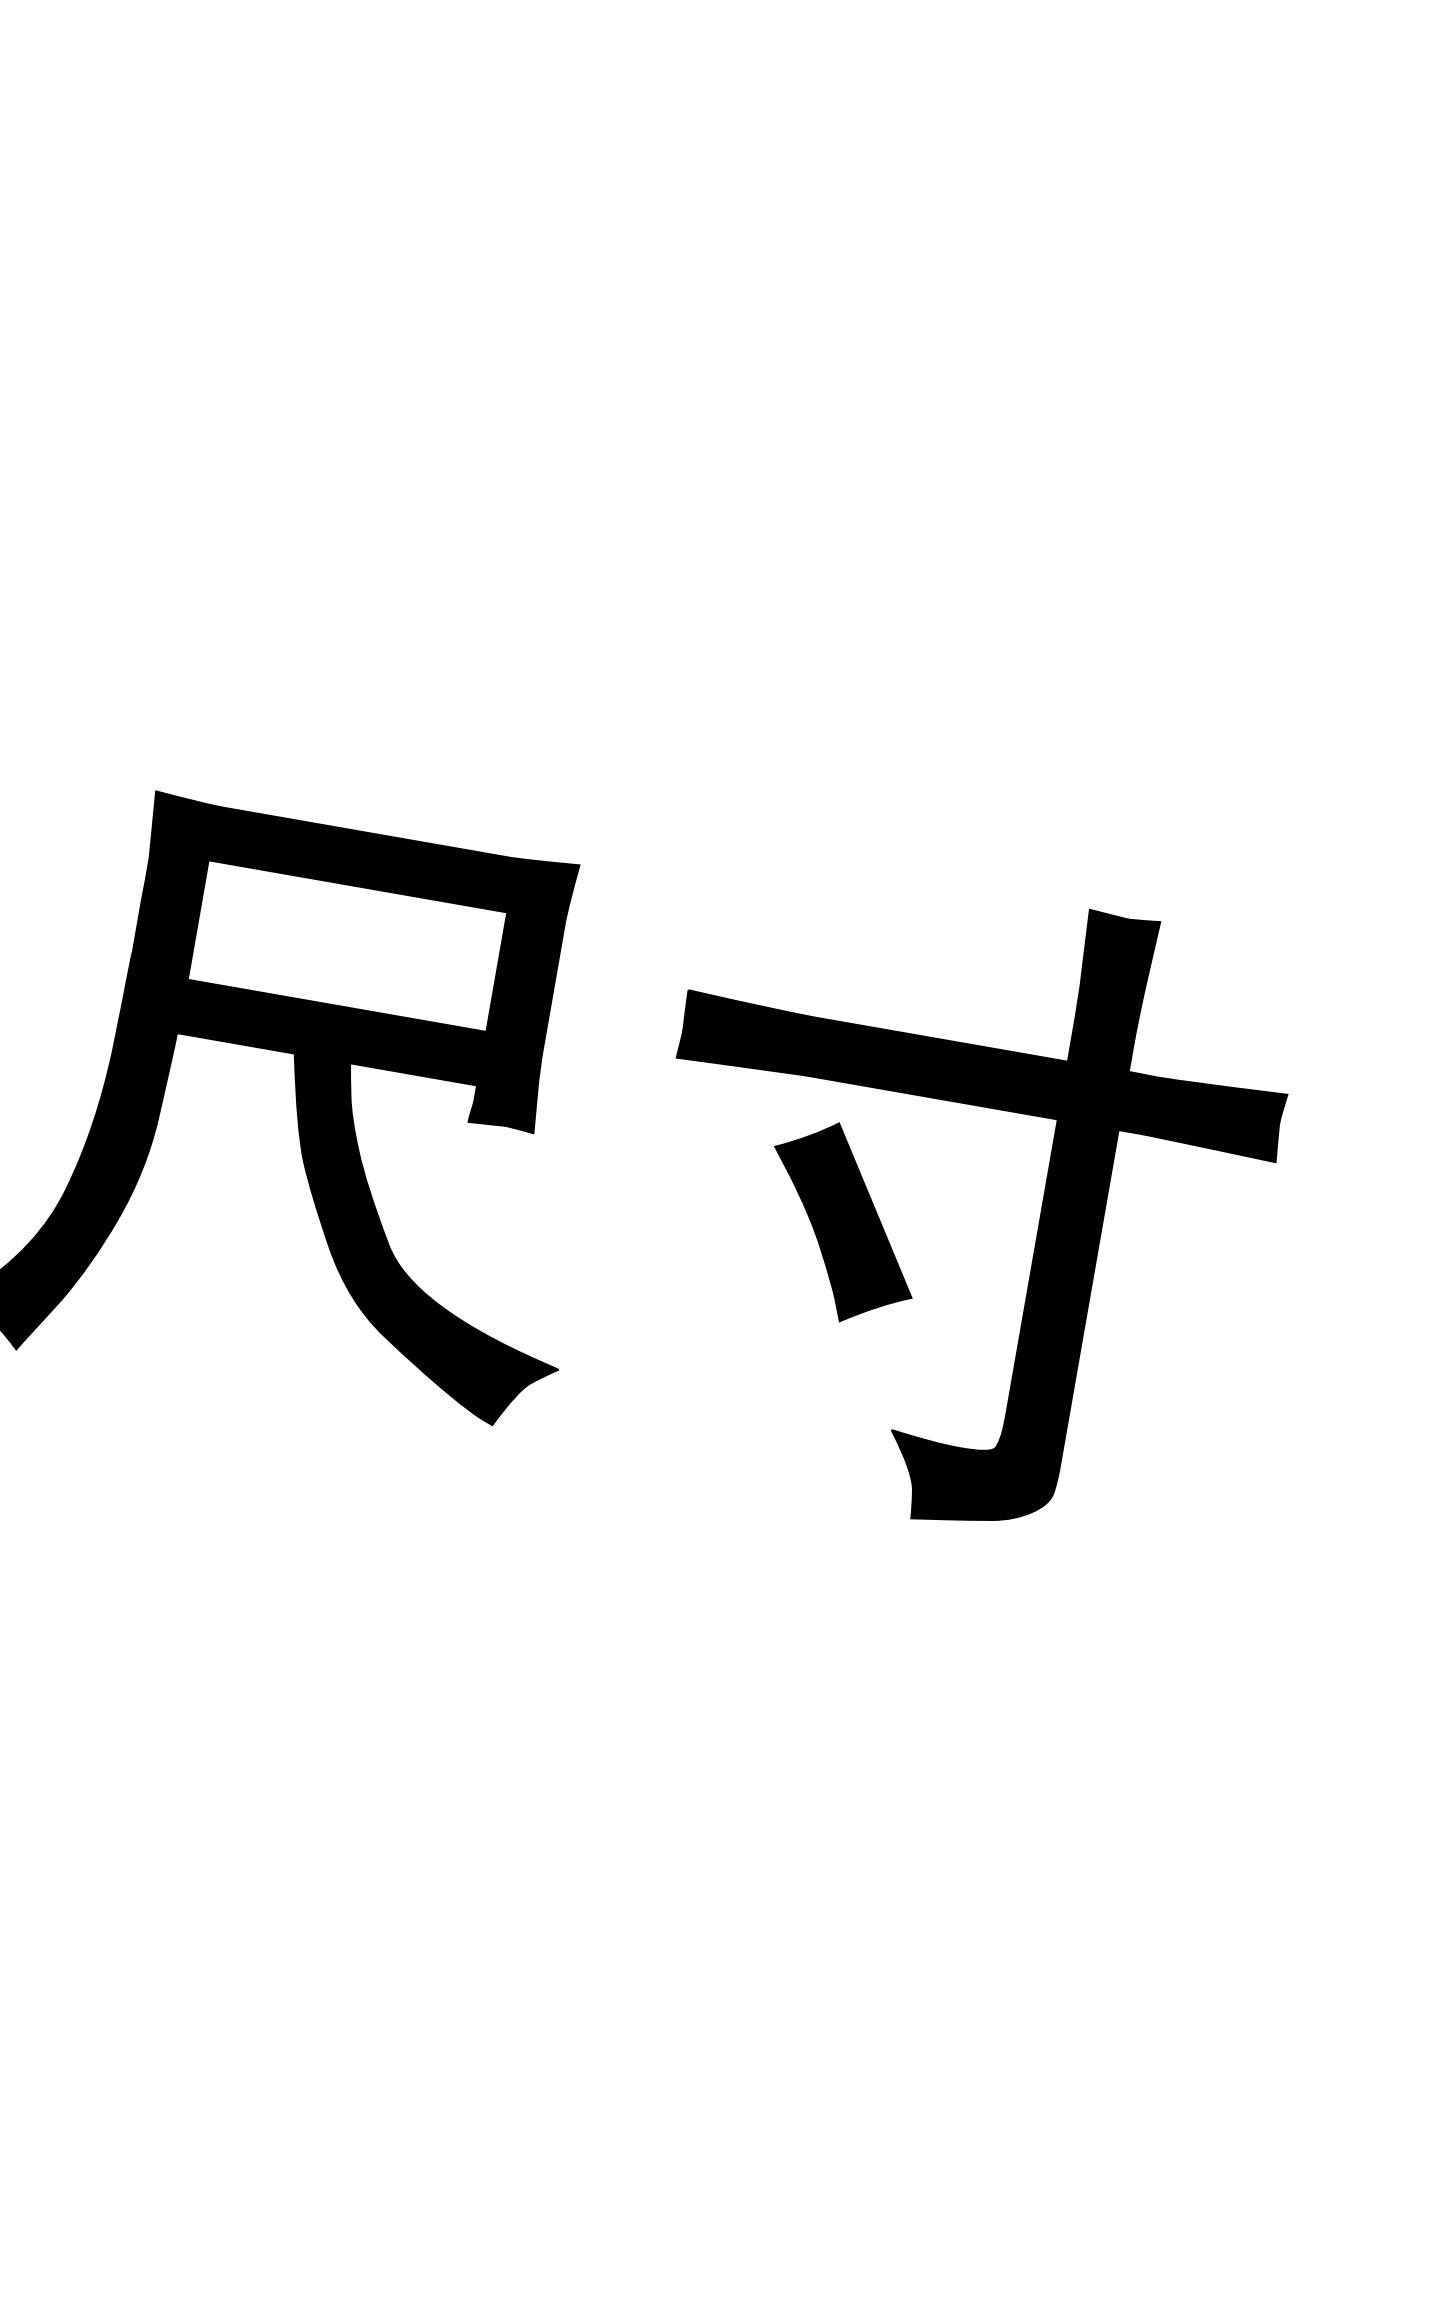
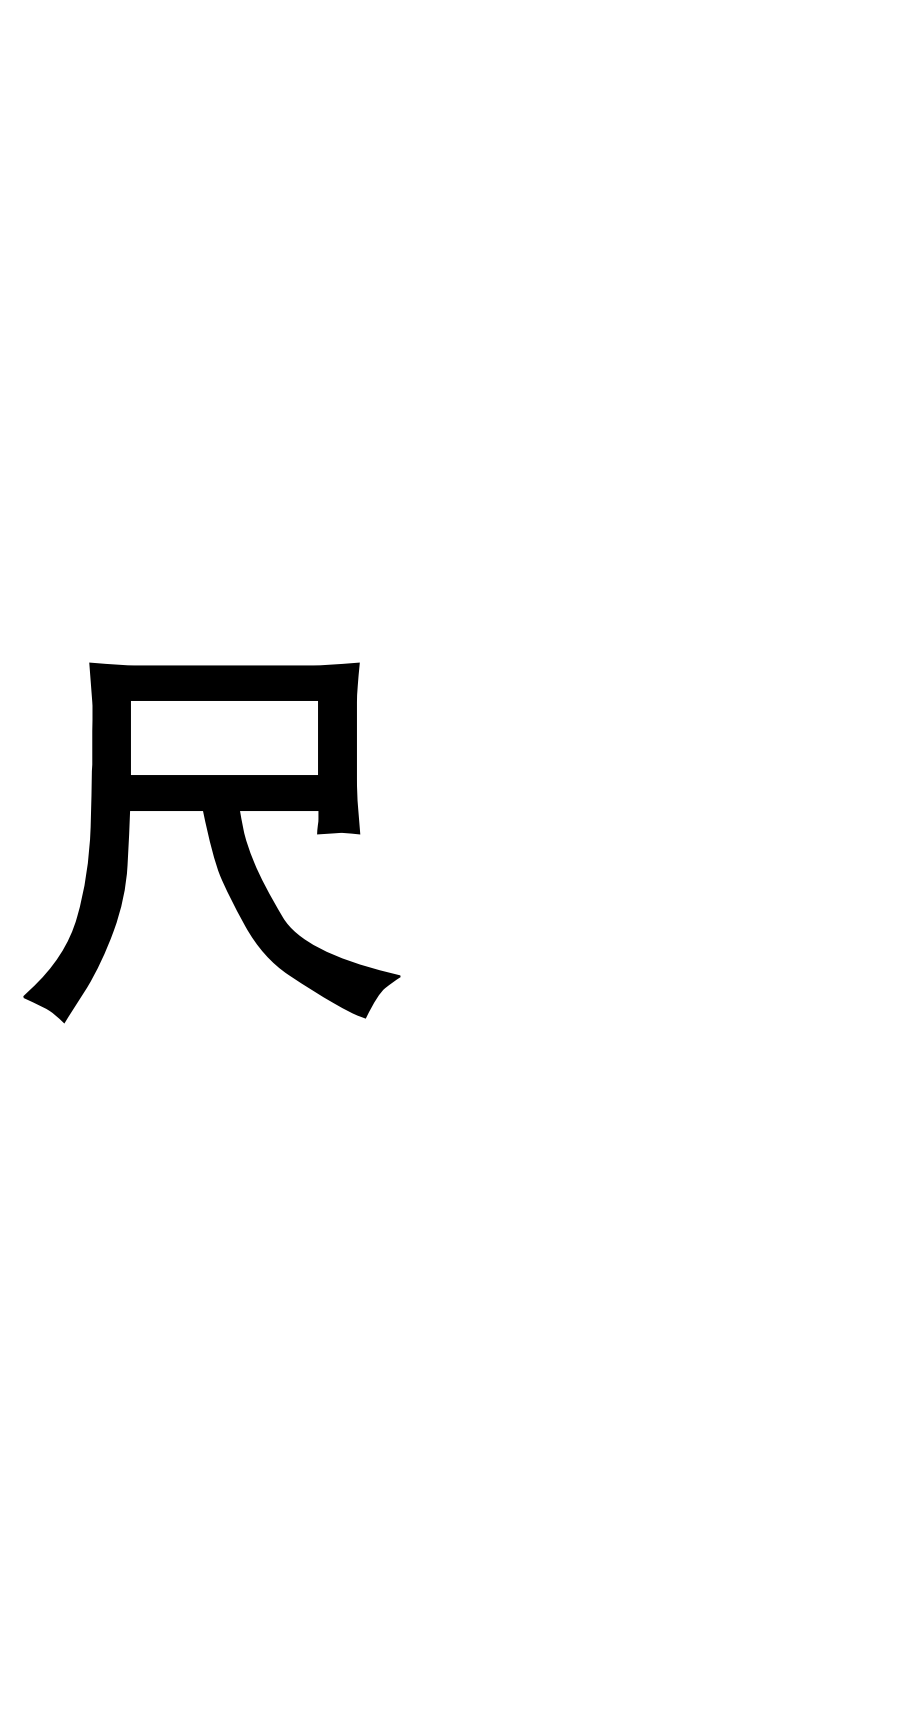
part: (885, 1230) -> (586, 855), removed

